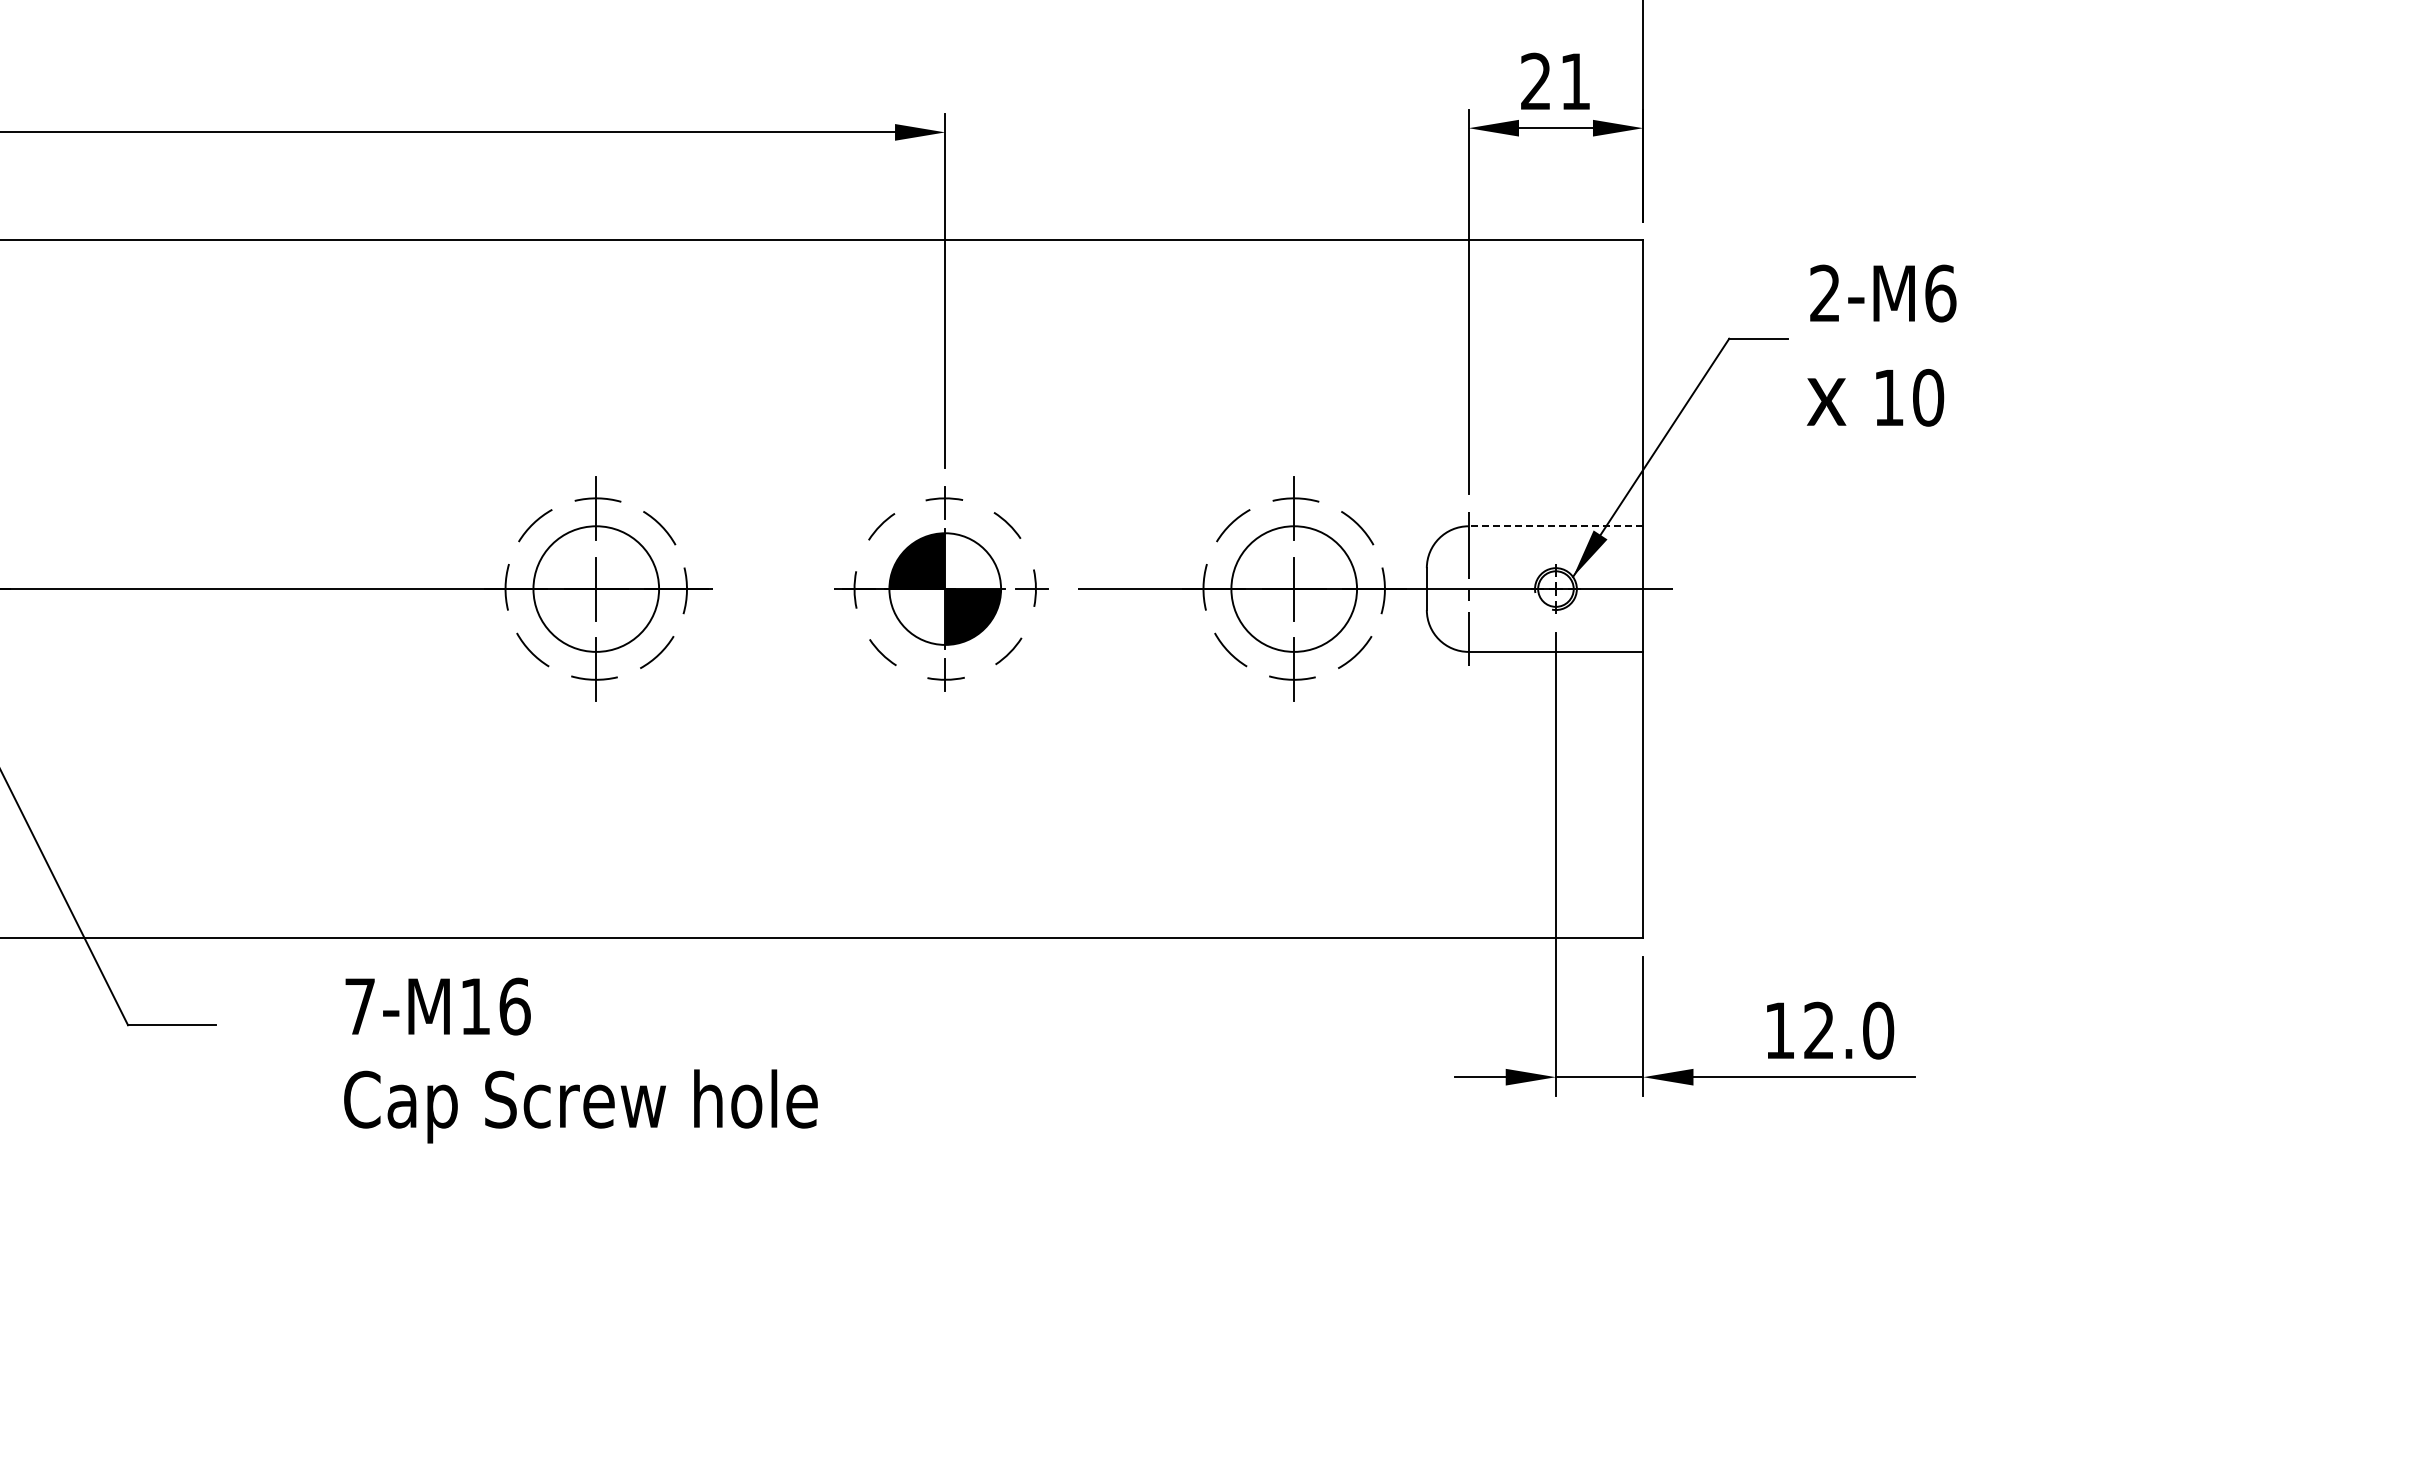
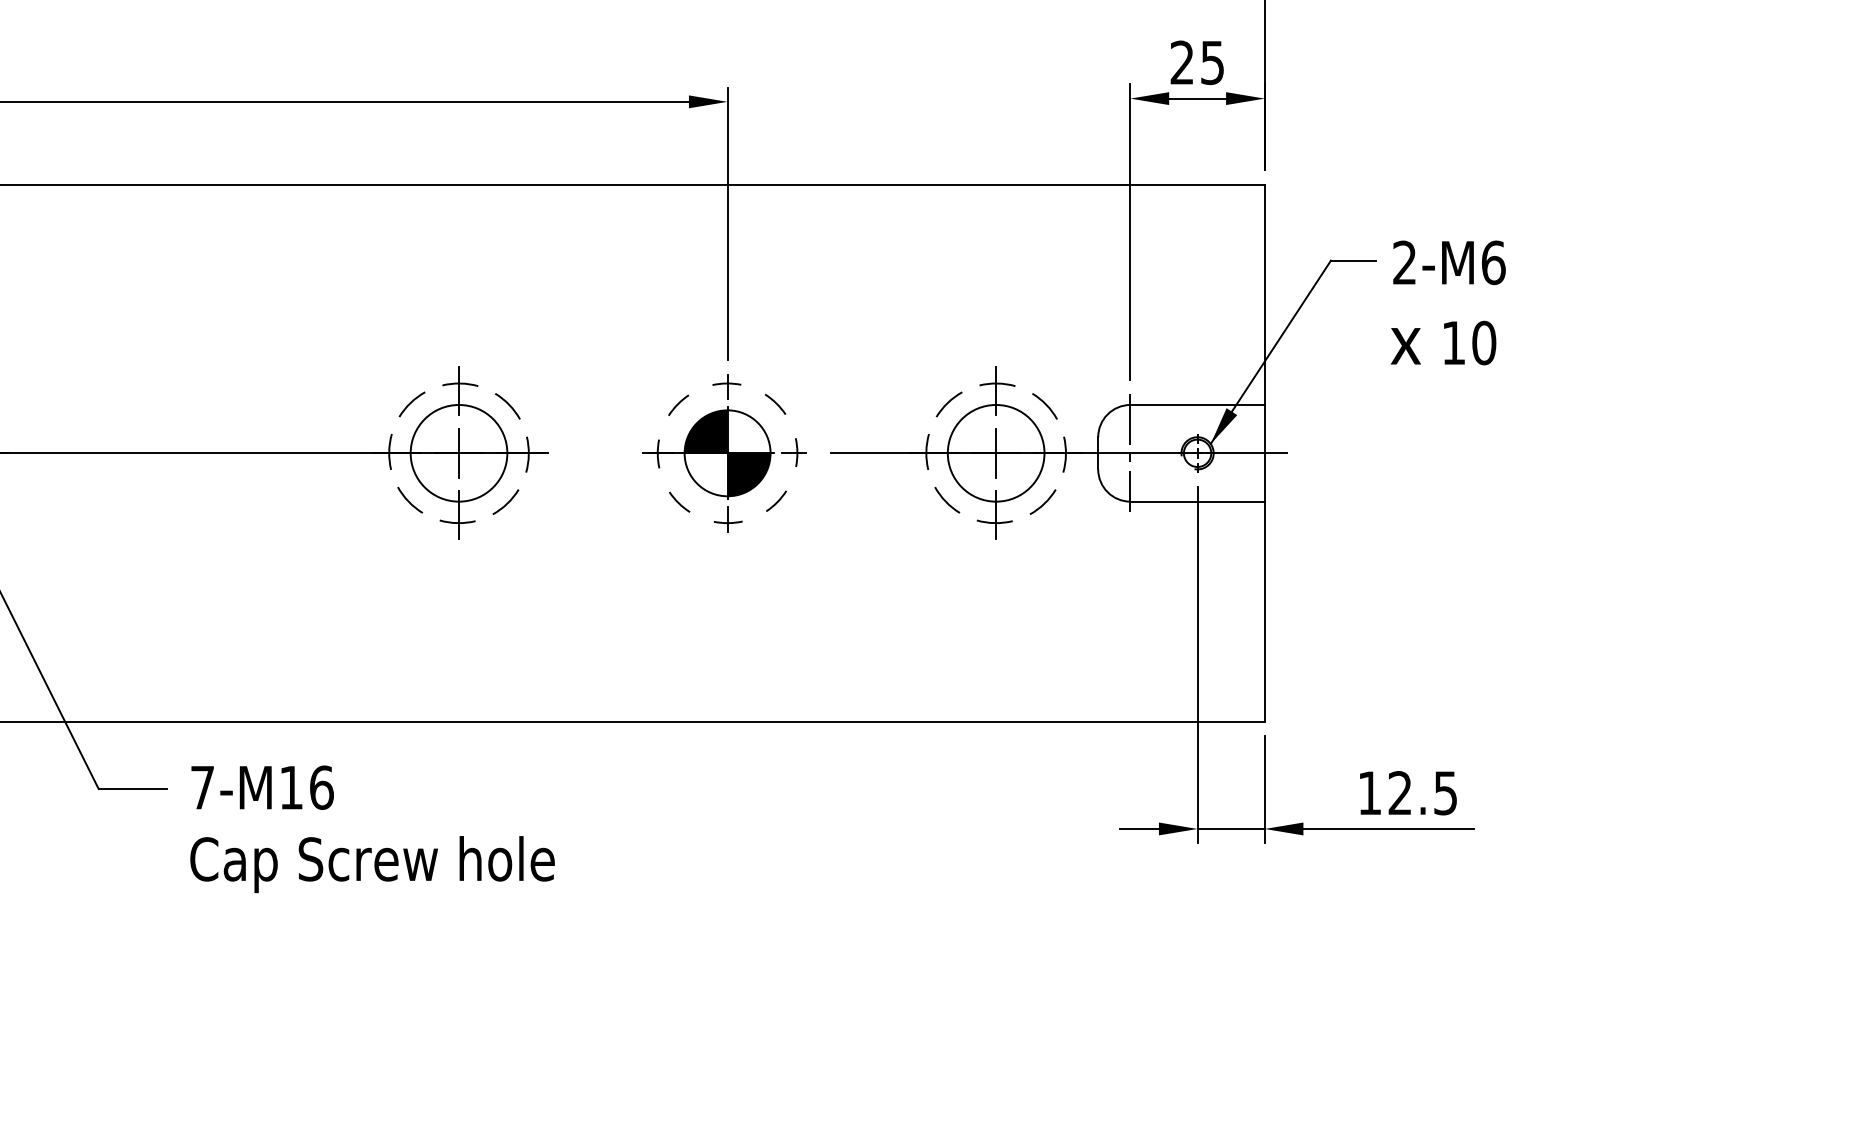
text: (1574, 81) -> (1211, 62), 21 -> 25
text: (1881, 345) -> (1448, 302), moved
line: (1555, 526) -> (1197, 405), dashed -> solid
text: (1878, 1030) -> (1445, 793), 12.0 -> 12.5
text: (580, 1060) -> (372, 829), moved

